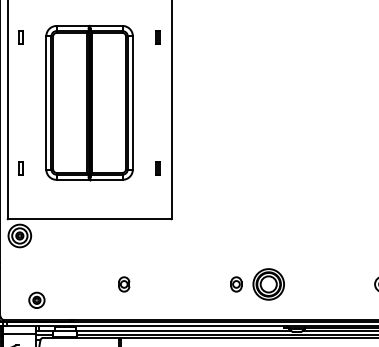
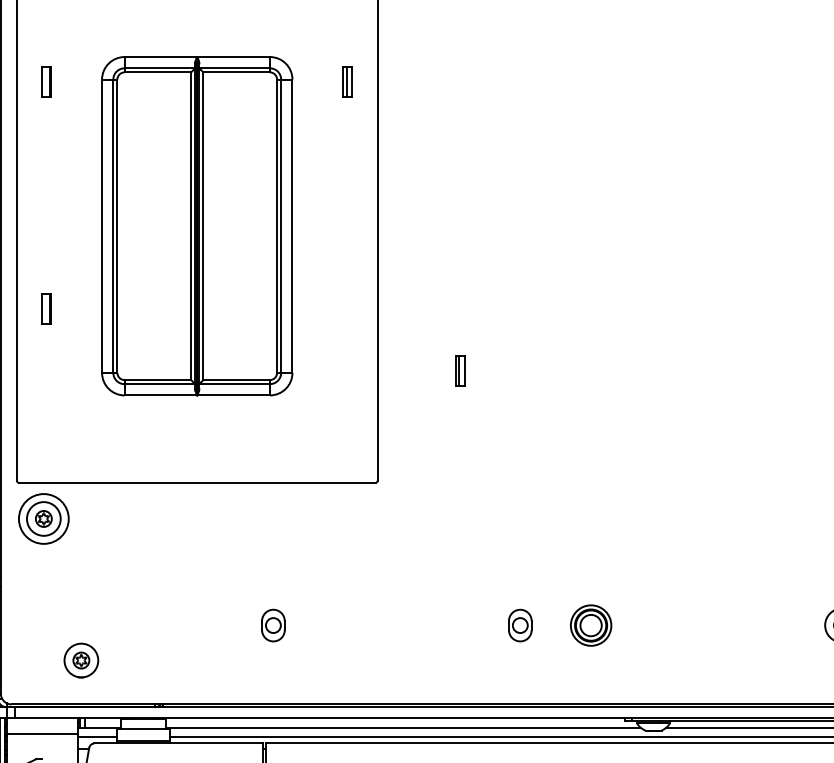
part: (20, 168) -> (45, 308), moved
part: (157, 168) -> (458, 370), moved
part: (268, 284) -> (590, 625), size x0.6

